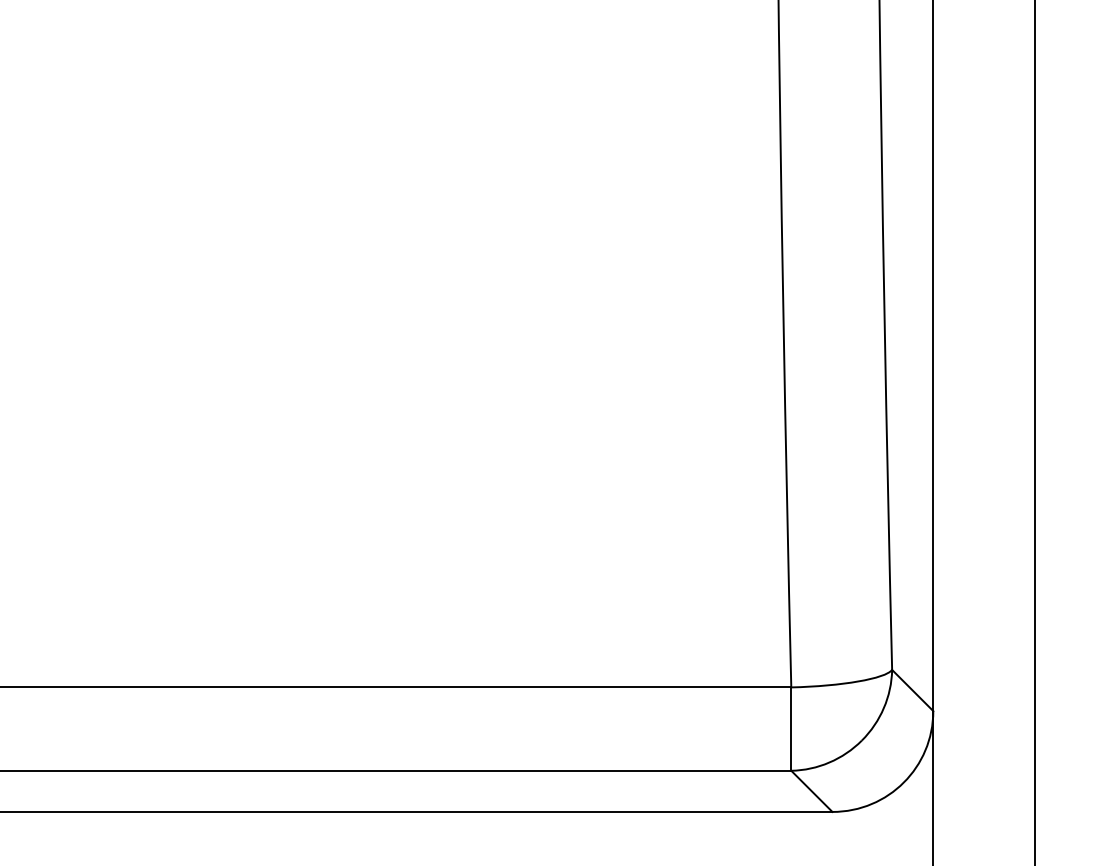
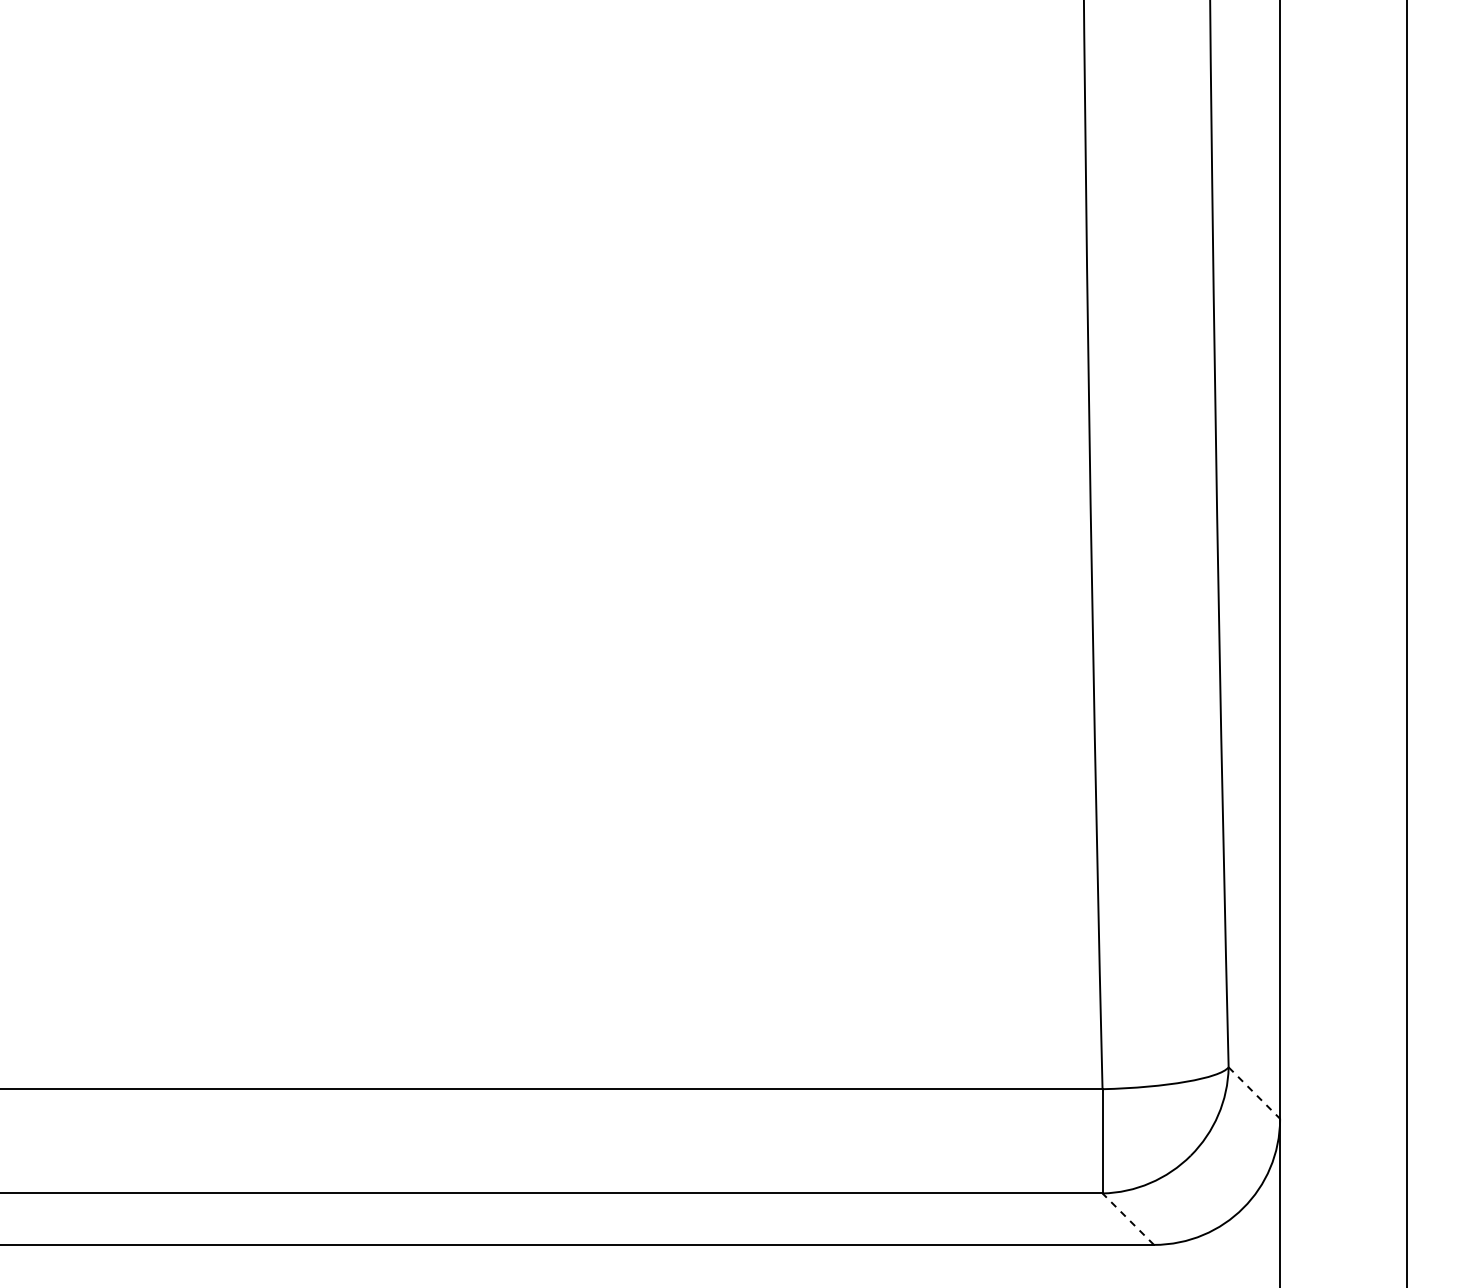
line: (912, 690) -> (1254, 1093), solid -> dashed
line: (811, 790) -> (1127, 1218), solid -> dashed

